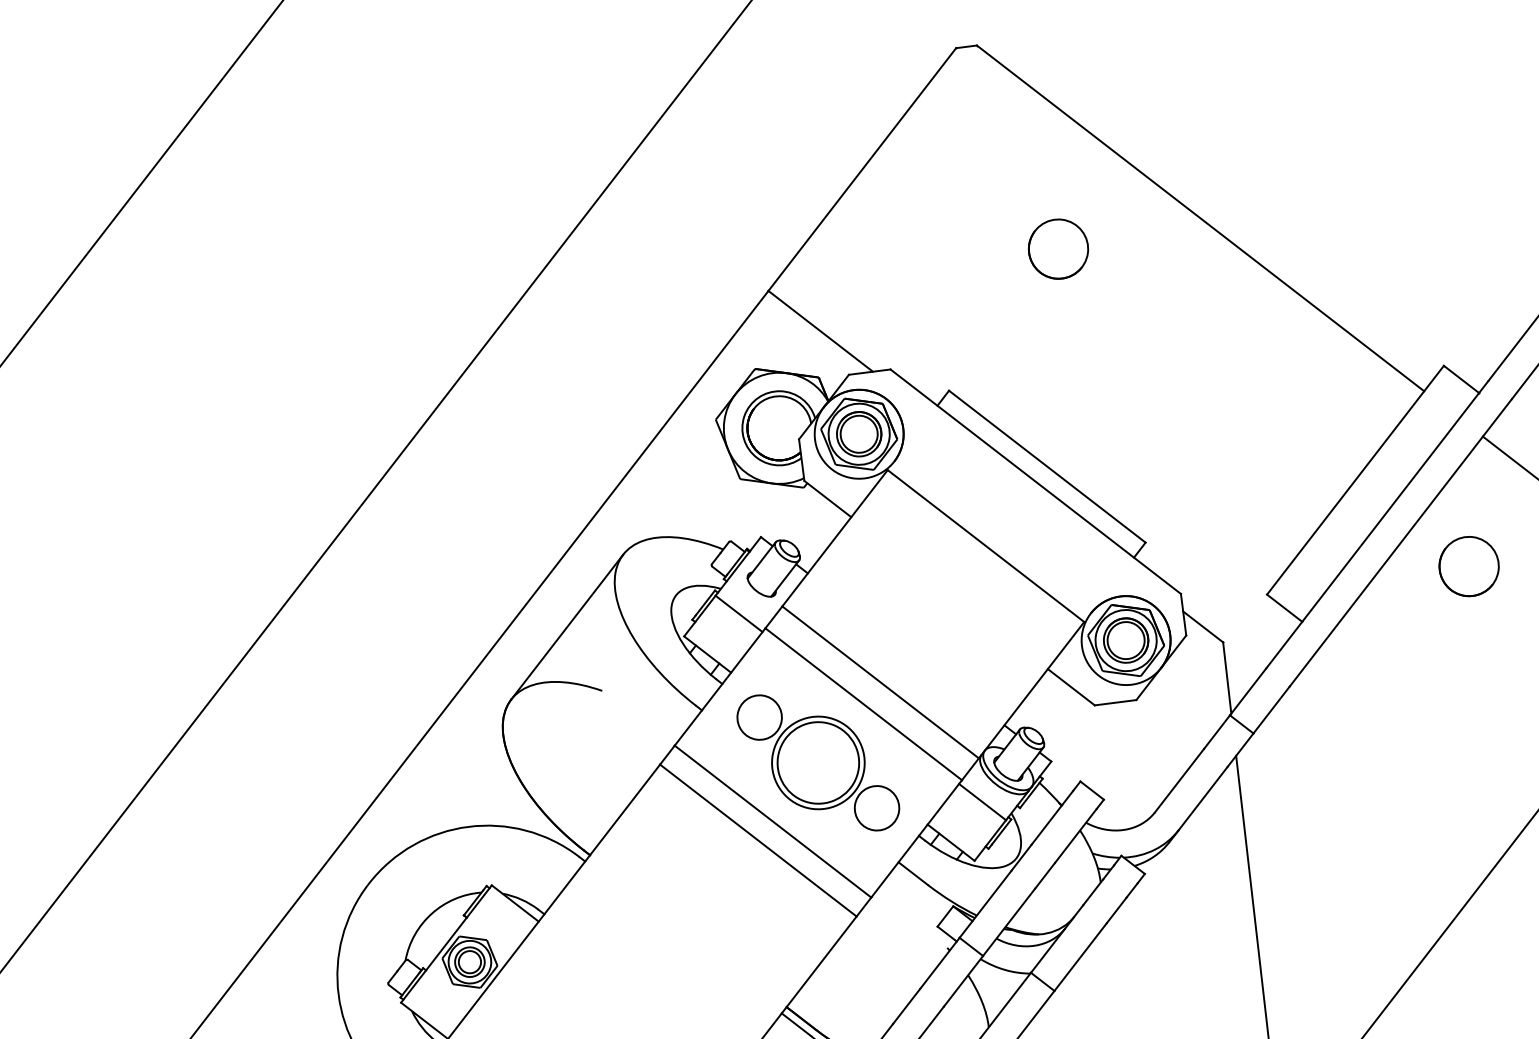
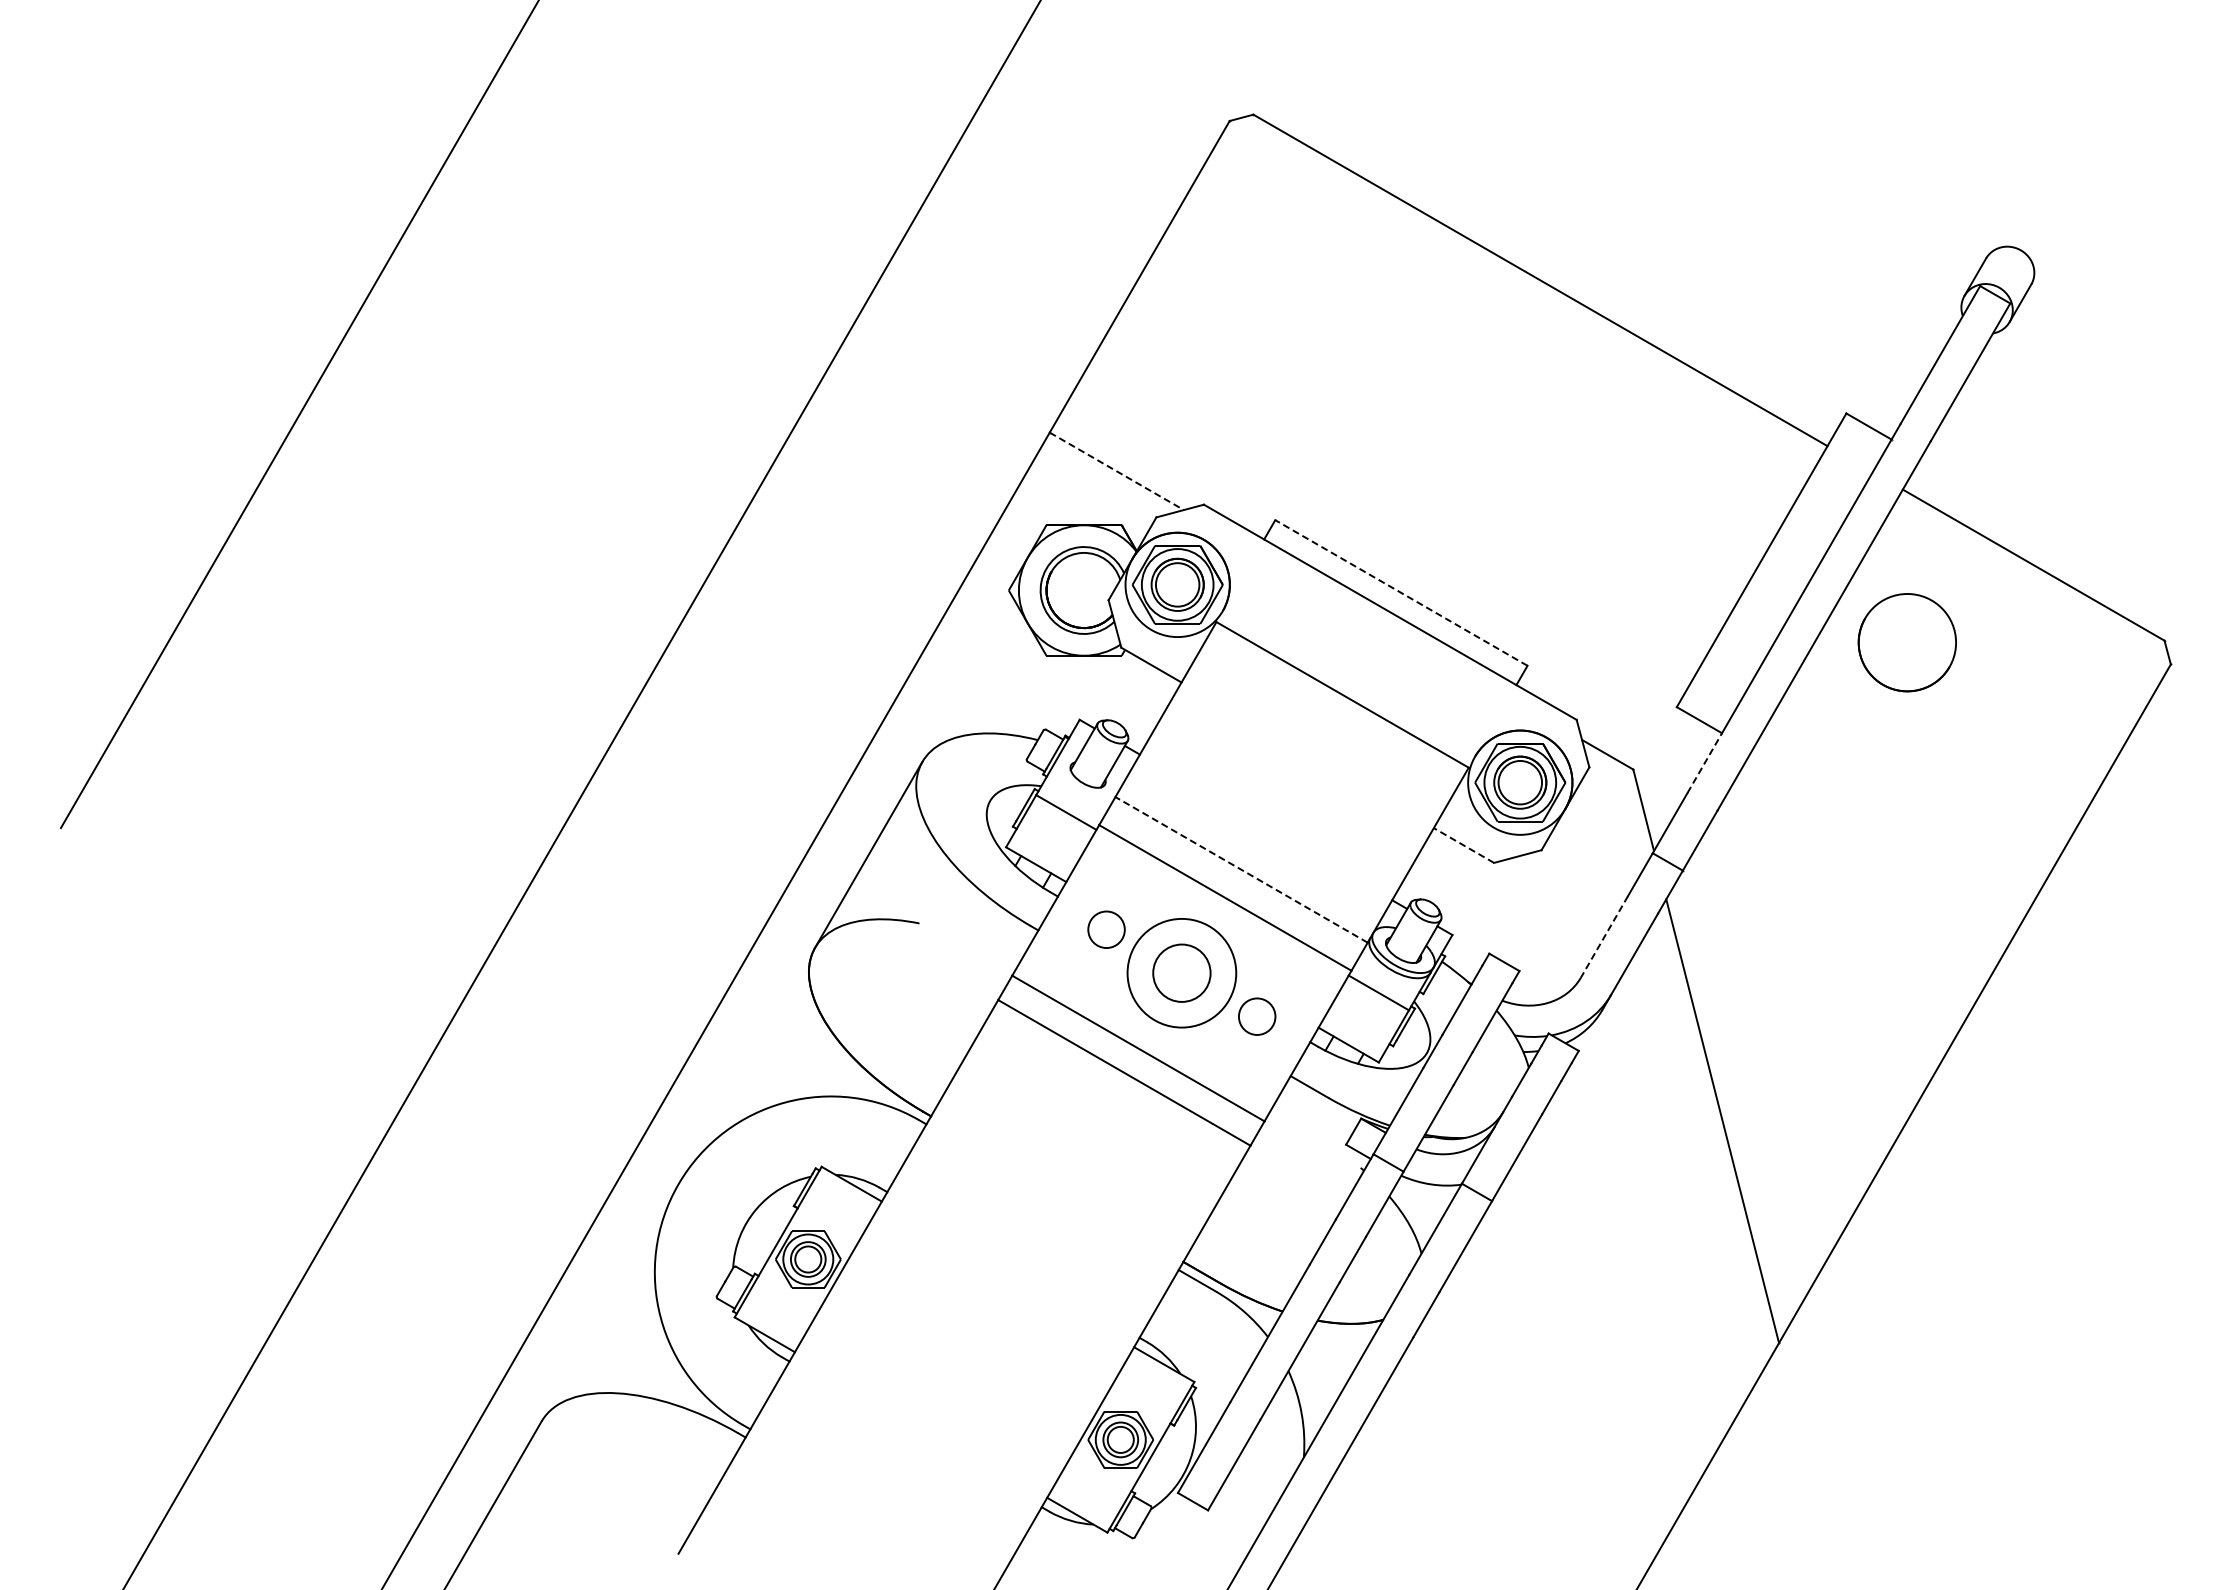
part: (1057, 249) -> (1379, 338), removed
line: (821, 331) -> (1117, 471), solid -> dashed
line: (1047, 467) -> (1401, 593), solid -> dashed
circle: (1468, 566) -> (1906, 642), size x1.4
line: (1283, 645) -> (1704, 763), solid -> dashed
line: (880, 682) -> (1241, 869), solid -> dashed
line: (1070, 687) -> (1463, 845), solid -> dashed
circle: (759, 717) -> (1106, 929), size x0.7
circle: (818, 763) -> (1181, 973), size x0.6
line: (1179, 781) -> (1604, 937), solid -> dashed
circle: (877, 808) -> (1257, 1016), size x0.7

